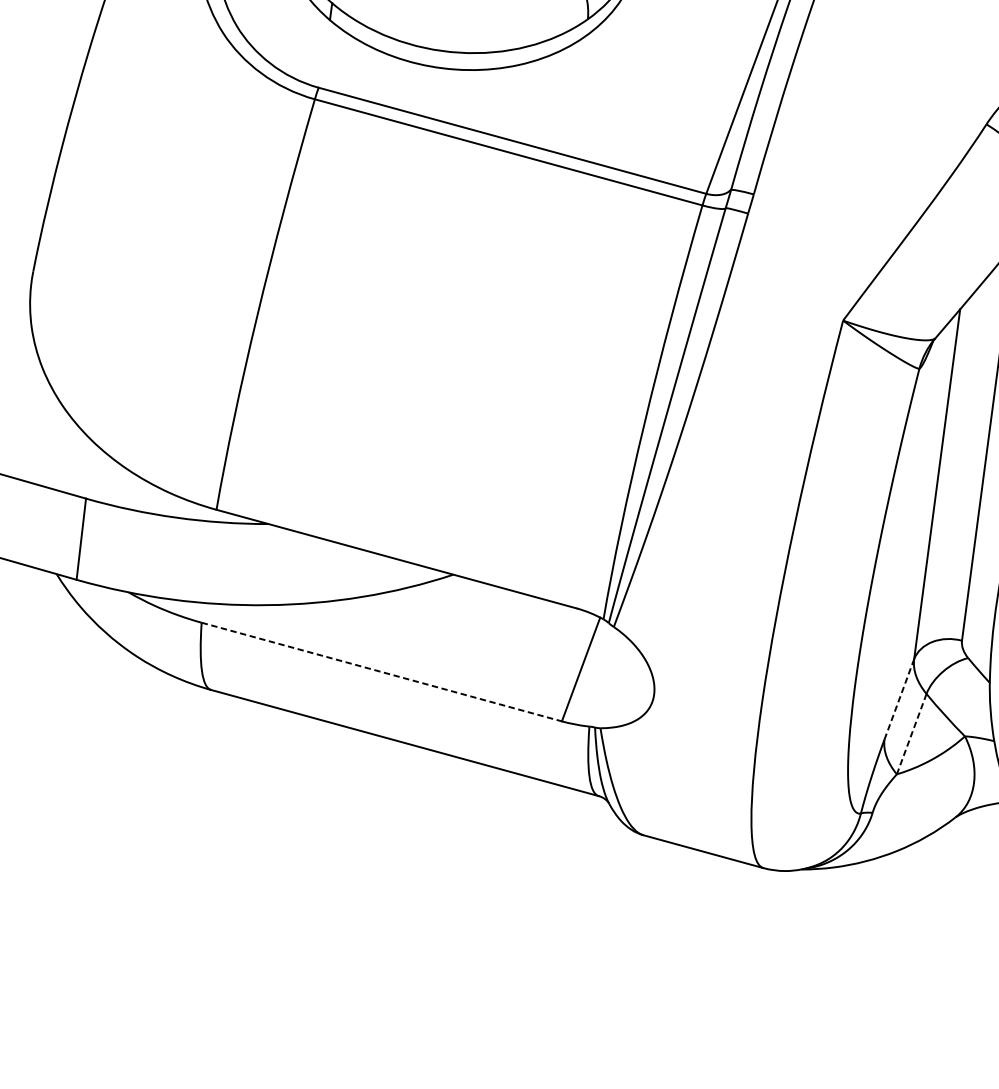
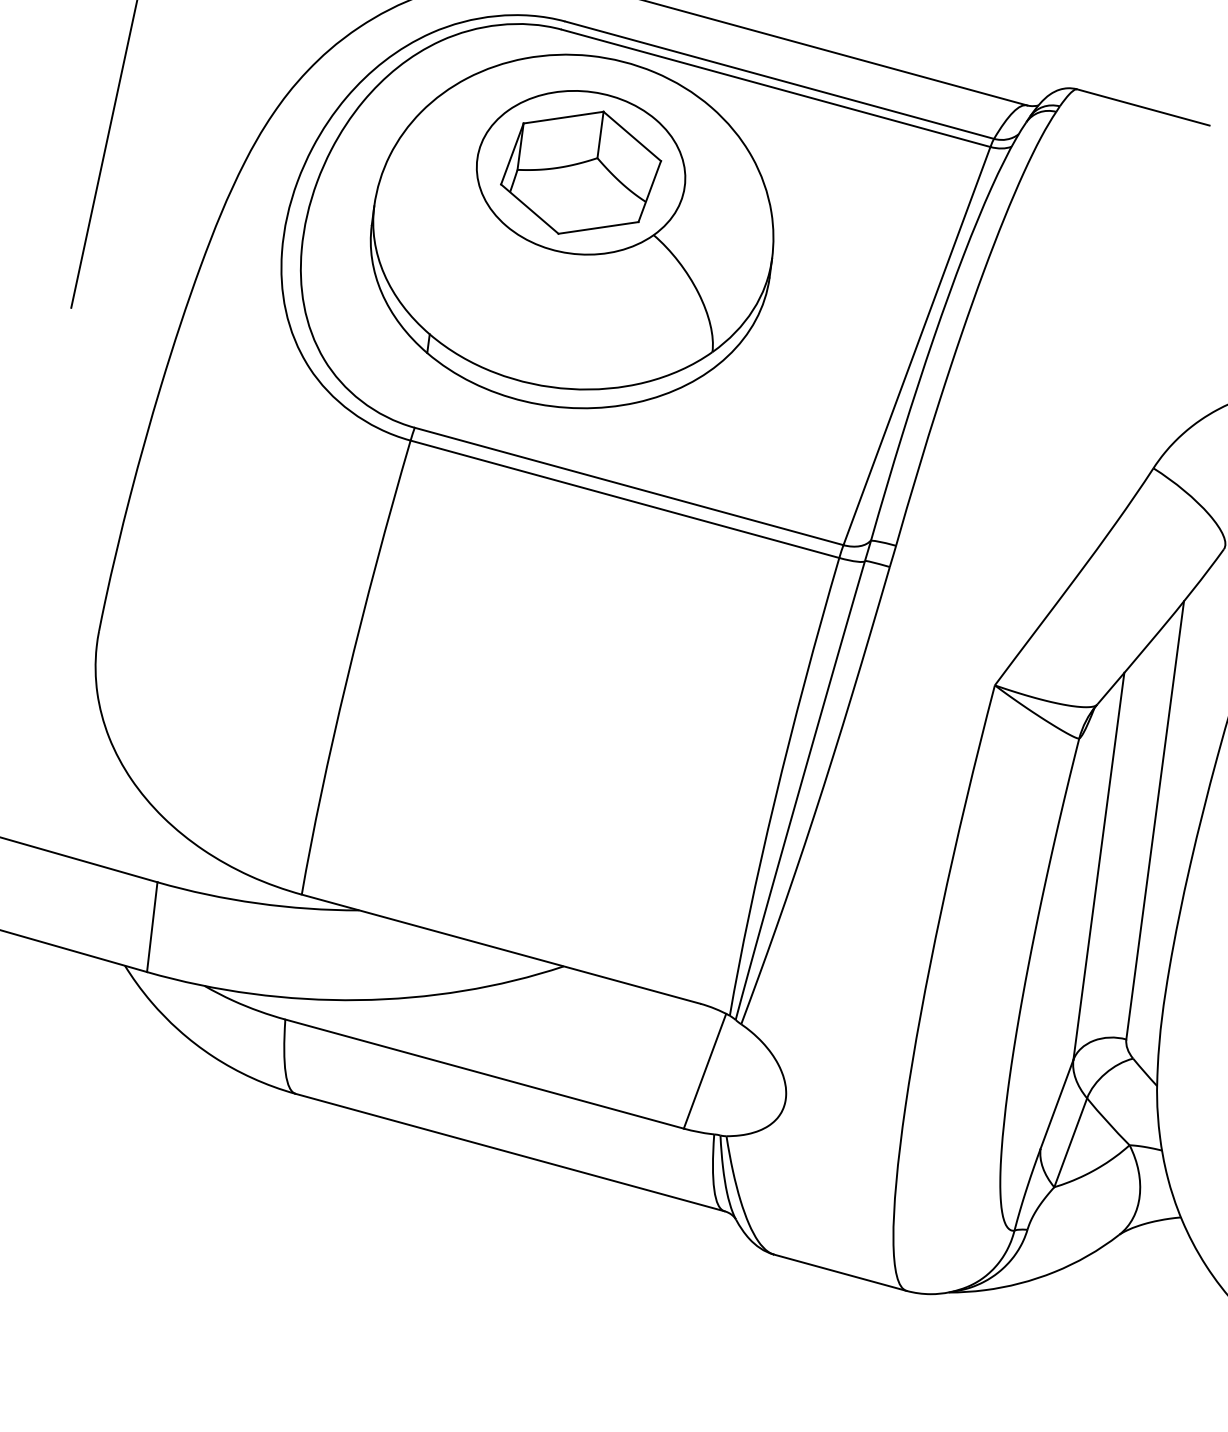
line: (381, 672) -> (484, 1074), dashed -> solid
line: (899, 698) -> (1057, 1103), dashed -> solid
line: (911, 734) -> (1070, 1143), dashed -> solid

